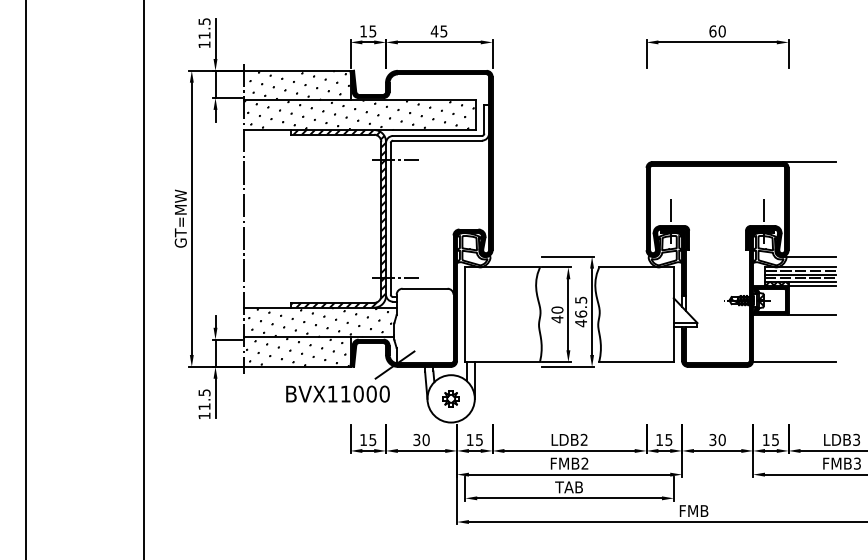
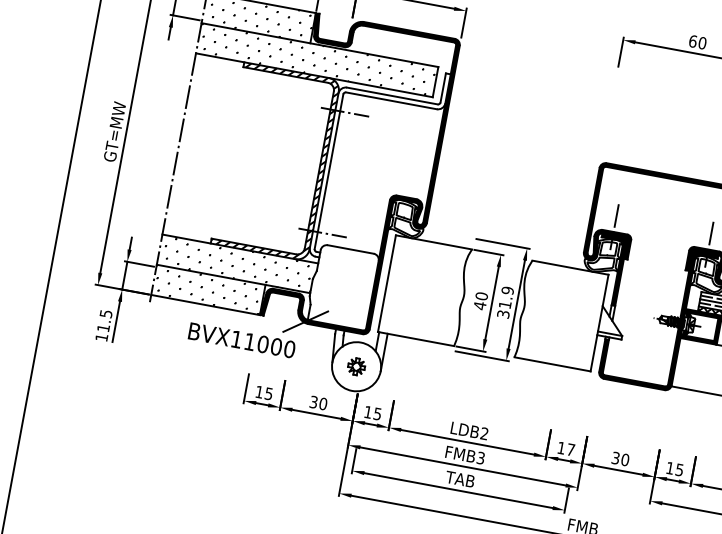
text: (581, 311) -> (506, 302), 46.5 -> 31.9
text: (668, 440) -> (570, 450), 15 -> 17
text: (584, 463) -> (480, 457), FMB2 -> FMB3

